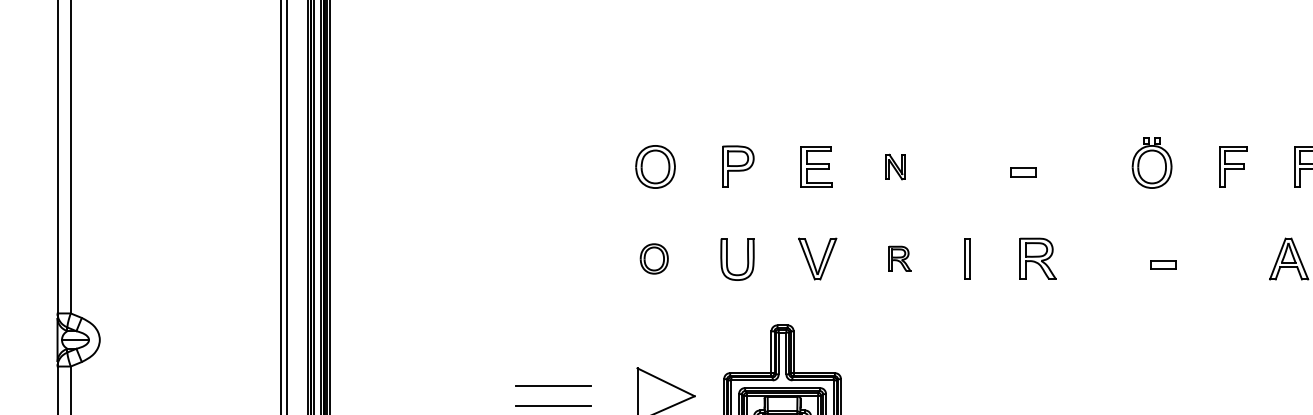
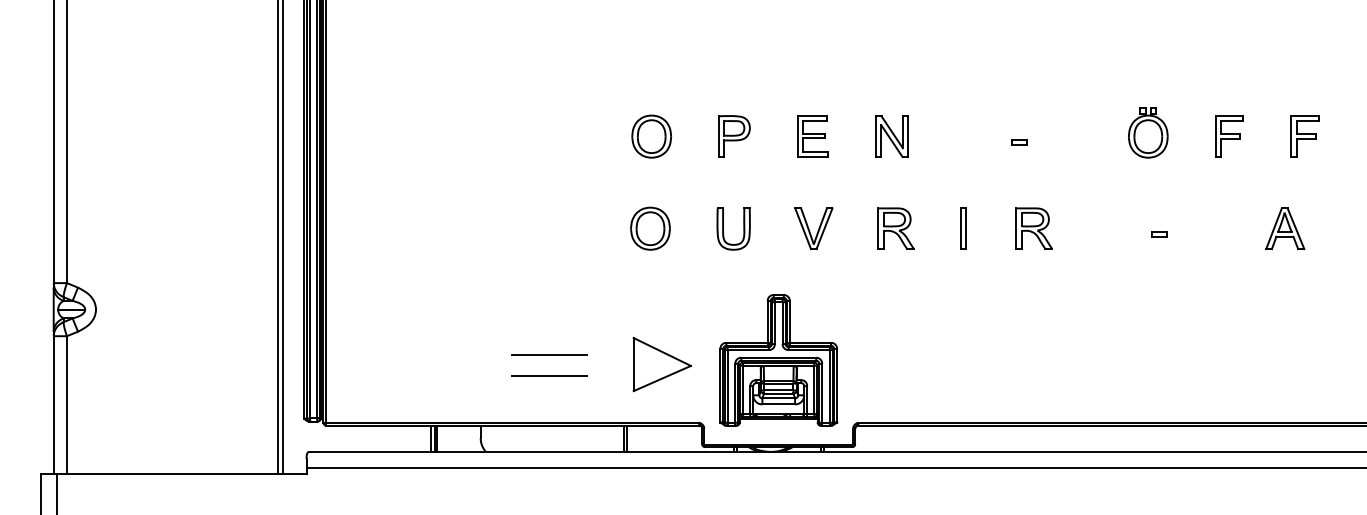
part: (895, 166) -> (891, 136), size x1.67
part: (1023, 172) -> (1019, 142), size x0.62
part: (654, 258) -> (650, 228), size x1.43
part: (899, 258) -> (895, 228), size x1.67
part: (1163, 264) -> (1159, 234), size x0.62

